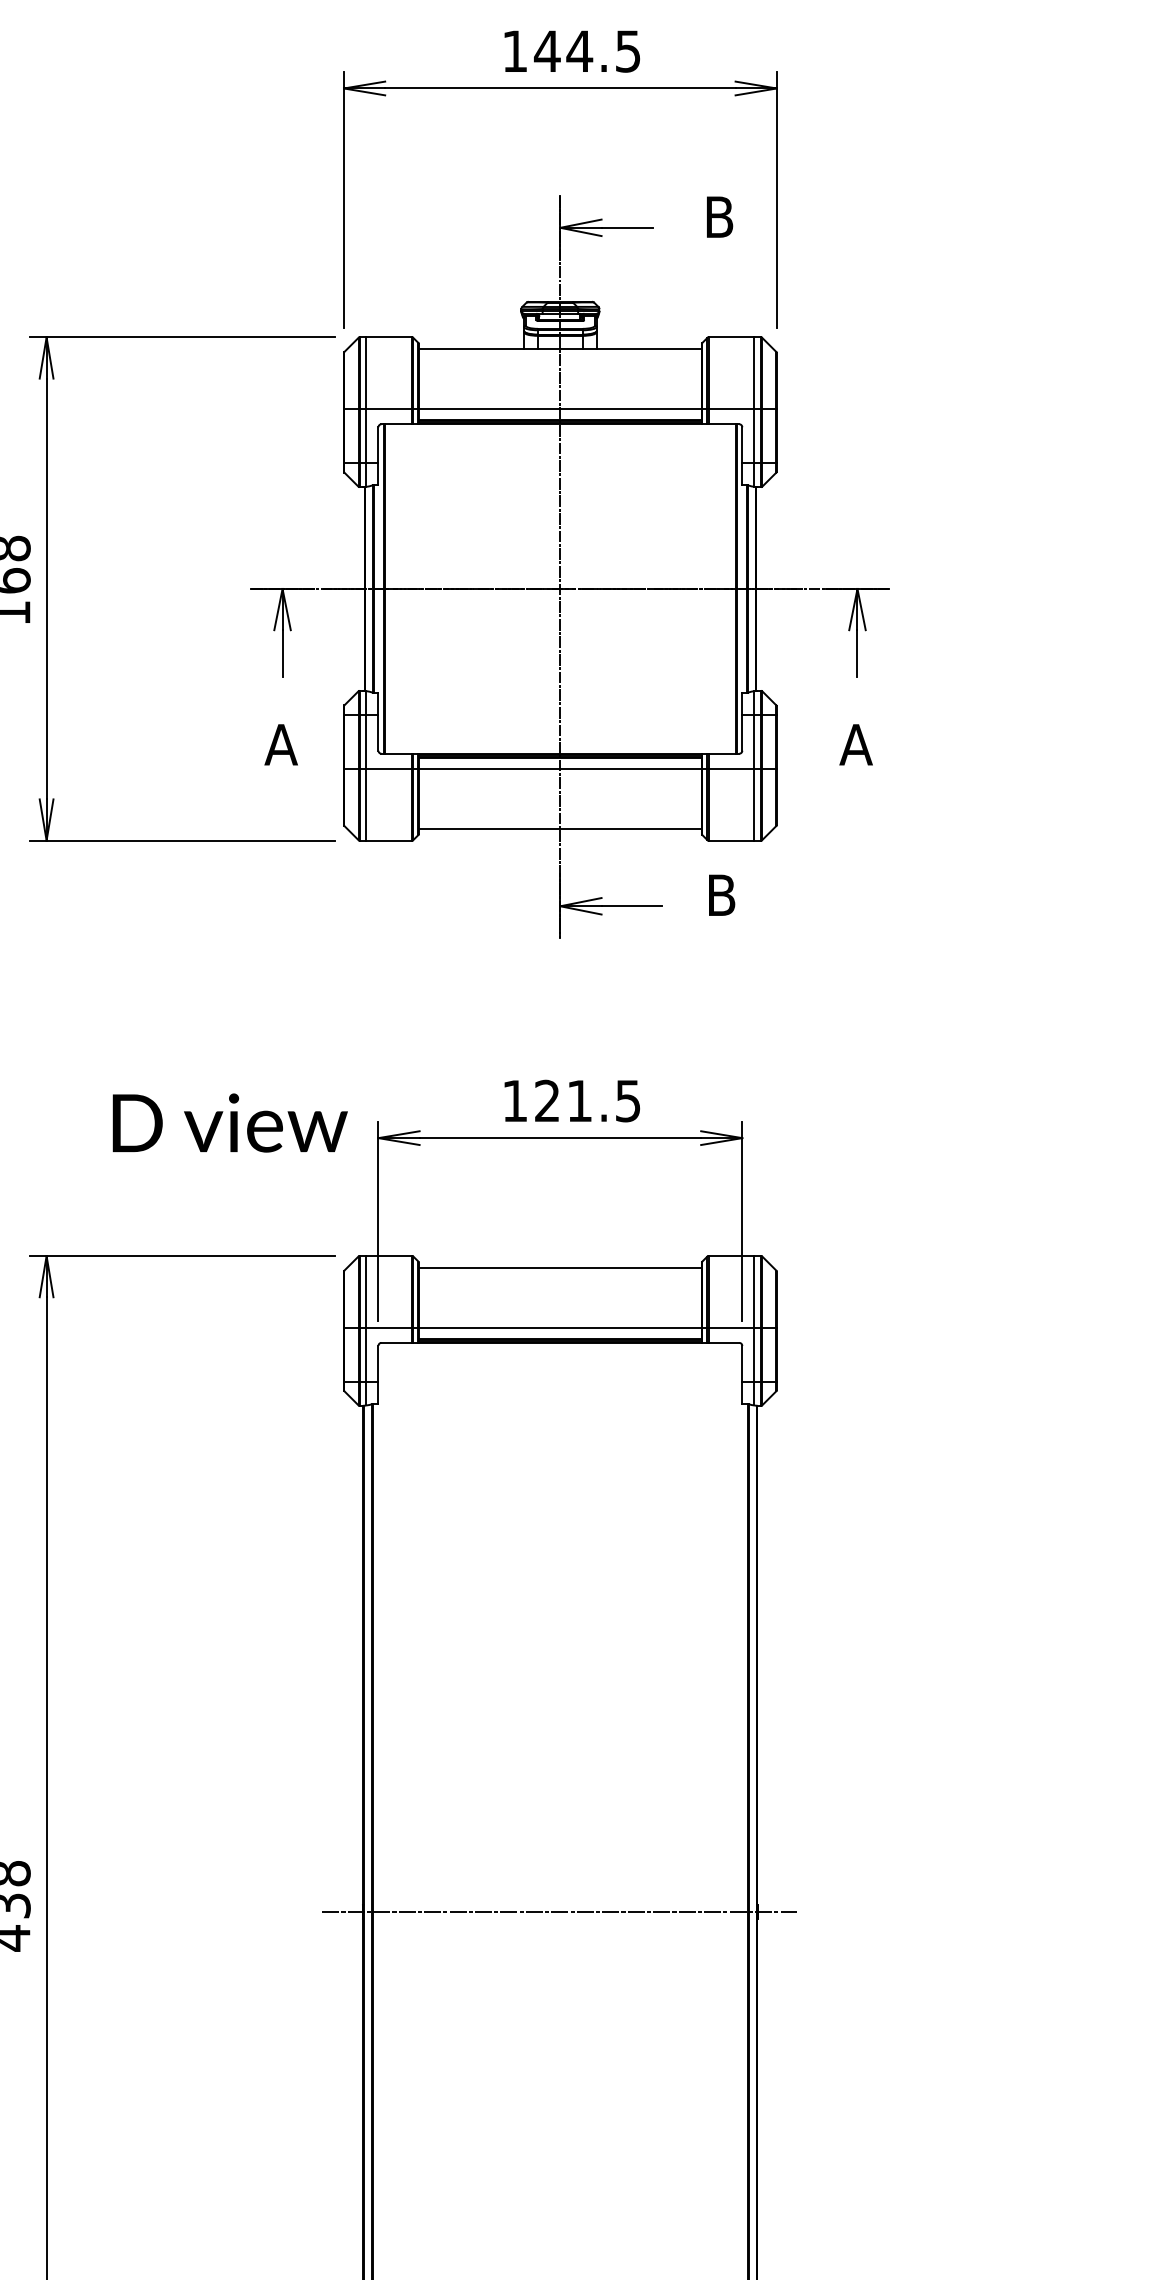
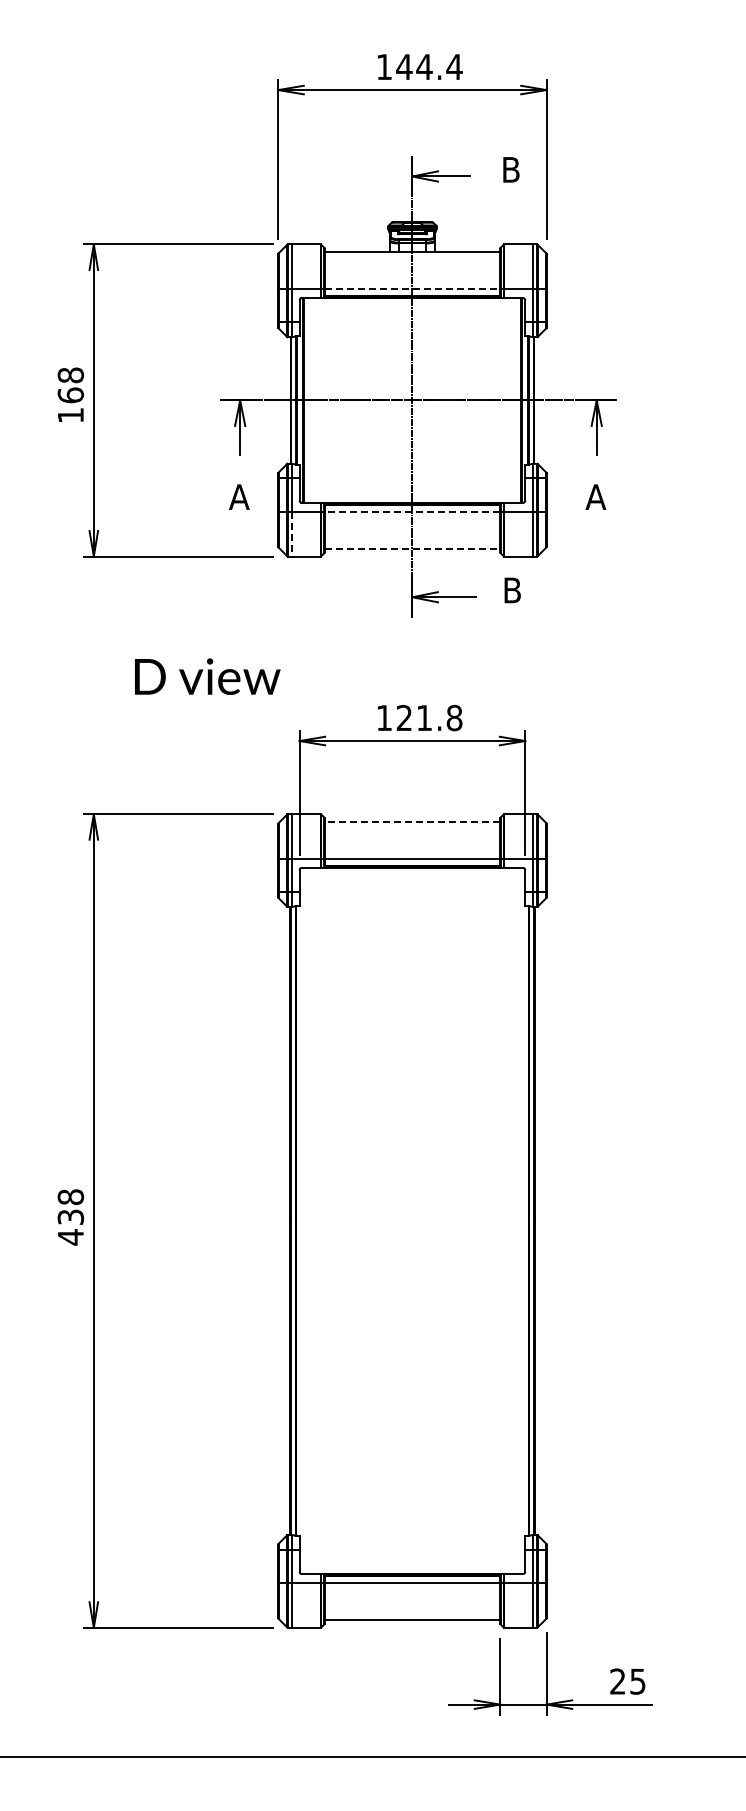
text: (628, 52) -> (454, 67), 144.5 -> 144.4
line: (560, 410) -> (412, 289), solid -> dashed
line: (560, 768) -> (412, 511), solid -> dashed
line: (366, 805) -> (292, 534), solid -> dashed
line: (560, 829) -> (412, 549), solid -> dashed
text: (628, 1100) -> (454, 717), 121.5 -> 121.8
text: (229, 1122) -> (207, 676), moved
line: (560, 1267) -> (412, 821), solid -> dashed
line: (560, 1911) -> (412, 1220), removed

